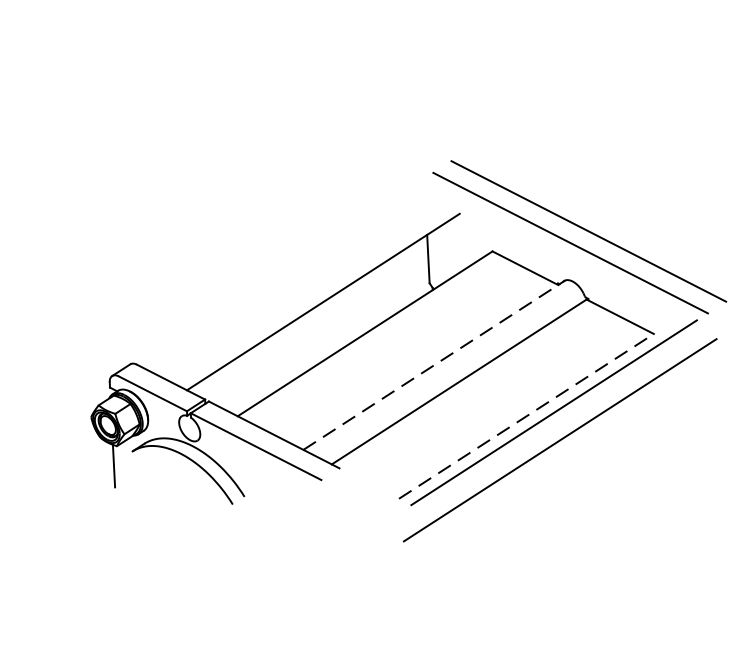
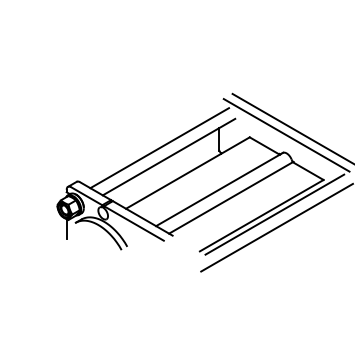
line: (302, 284) -> (159, 148), added
line: (436, 365) -> (220, 189), dashed -> solid
line: (528, 415) -> (262, 215), dashed -> solid

